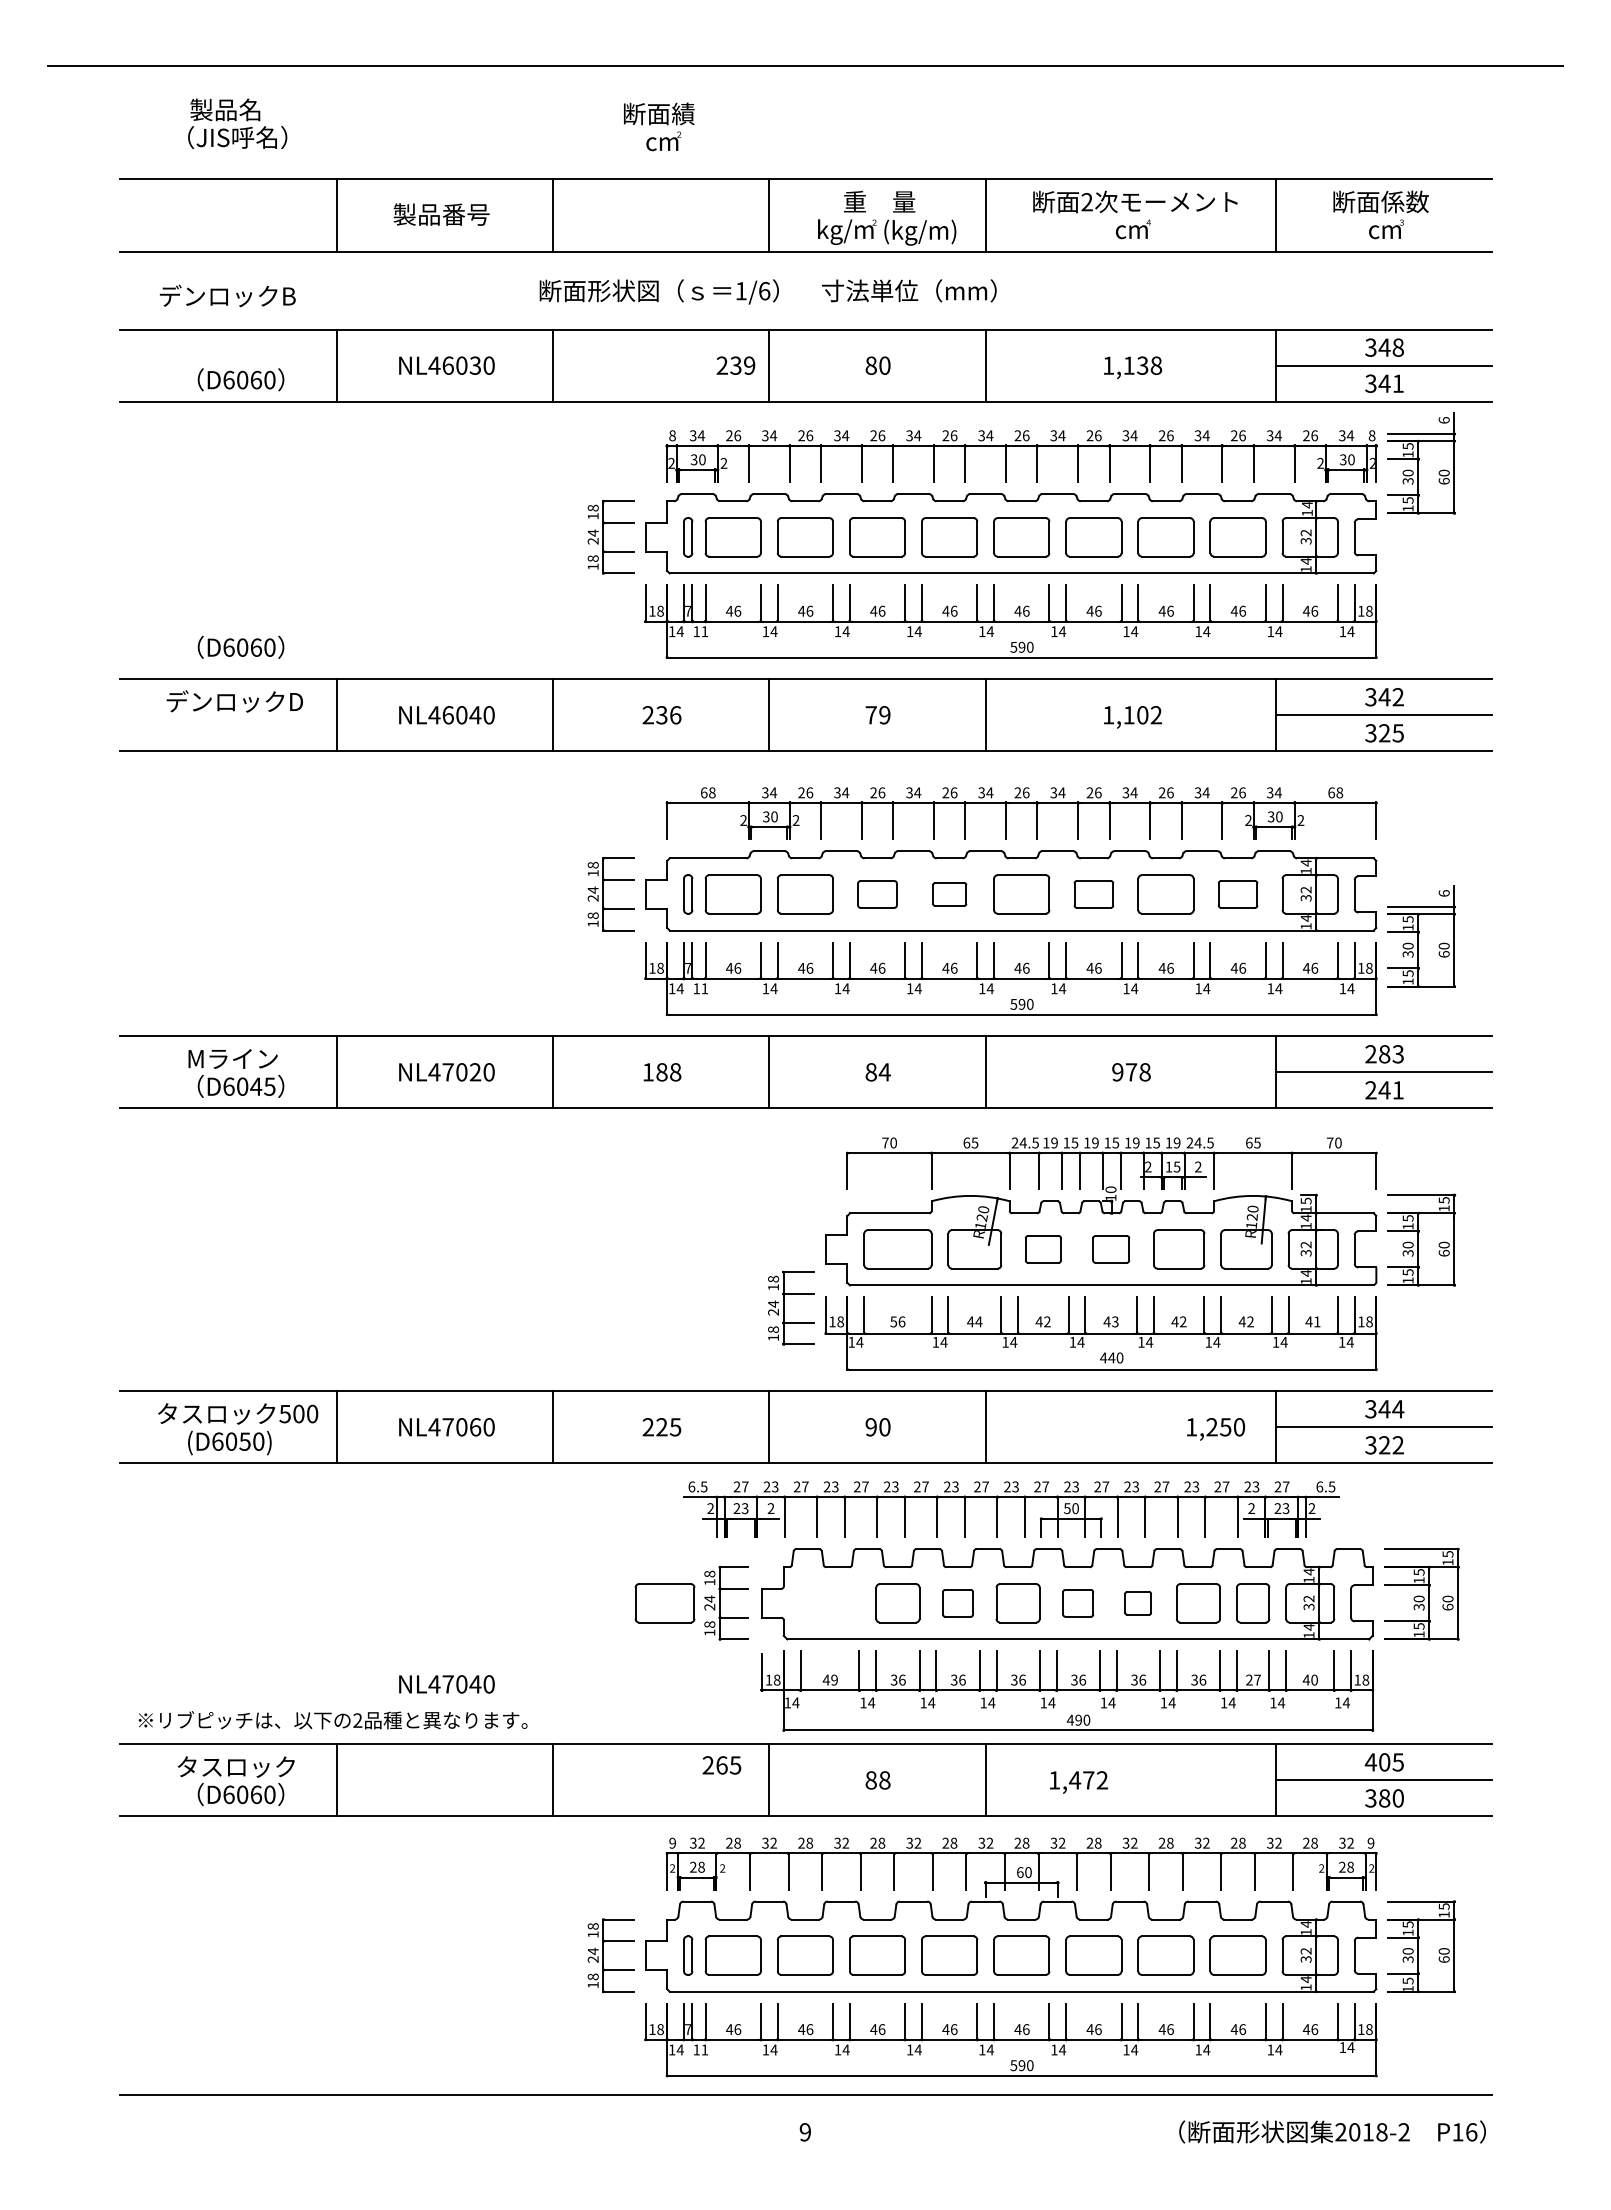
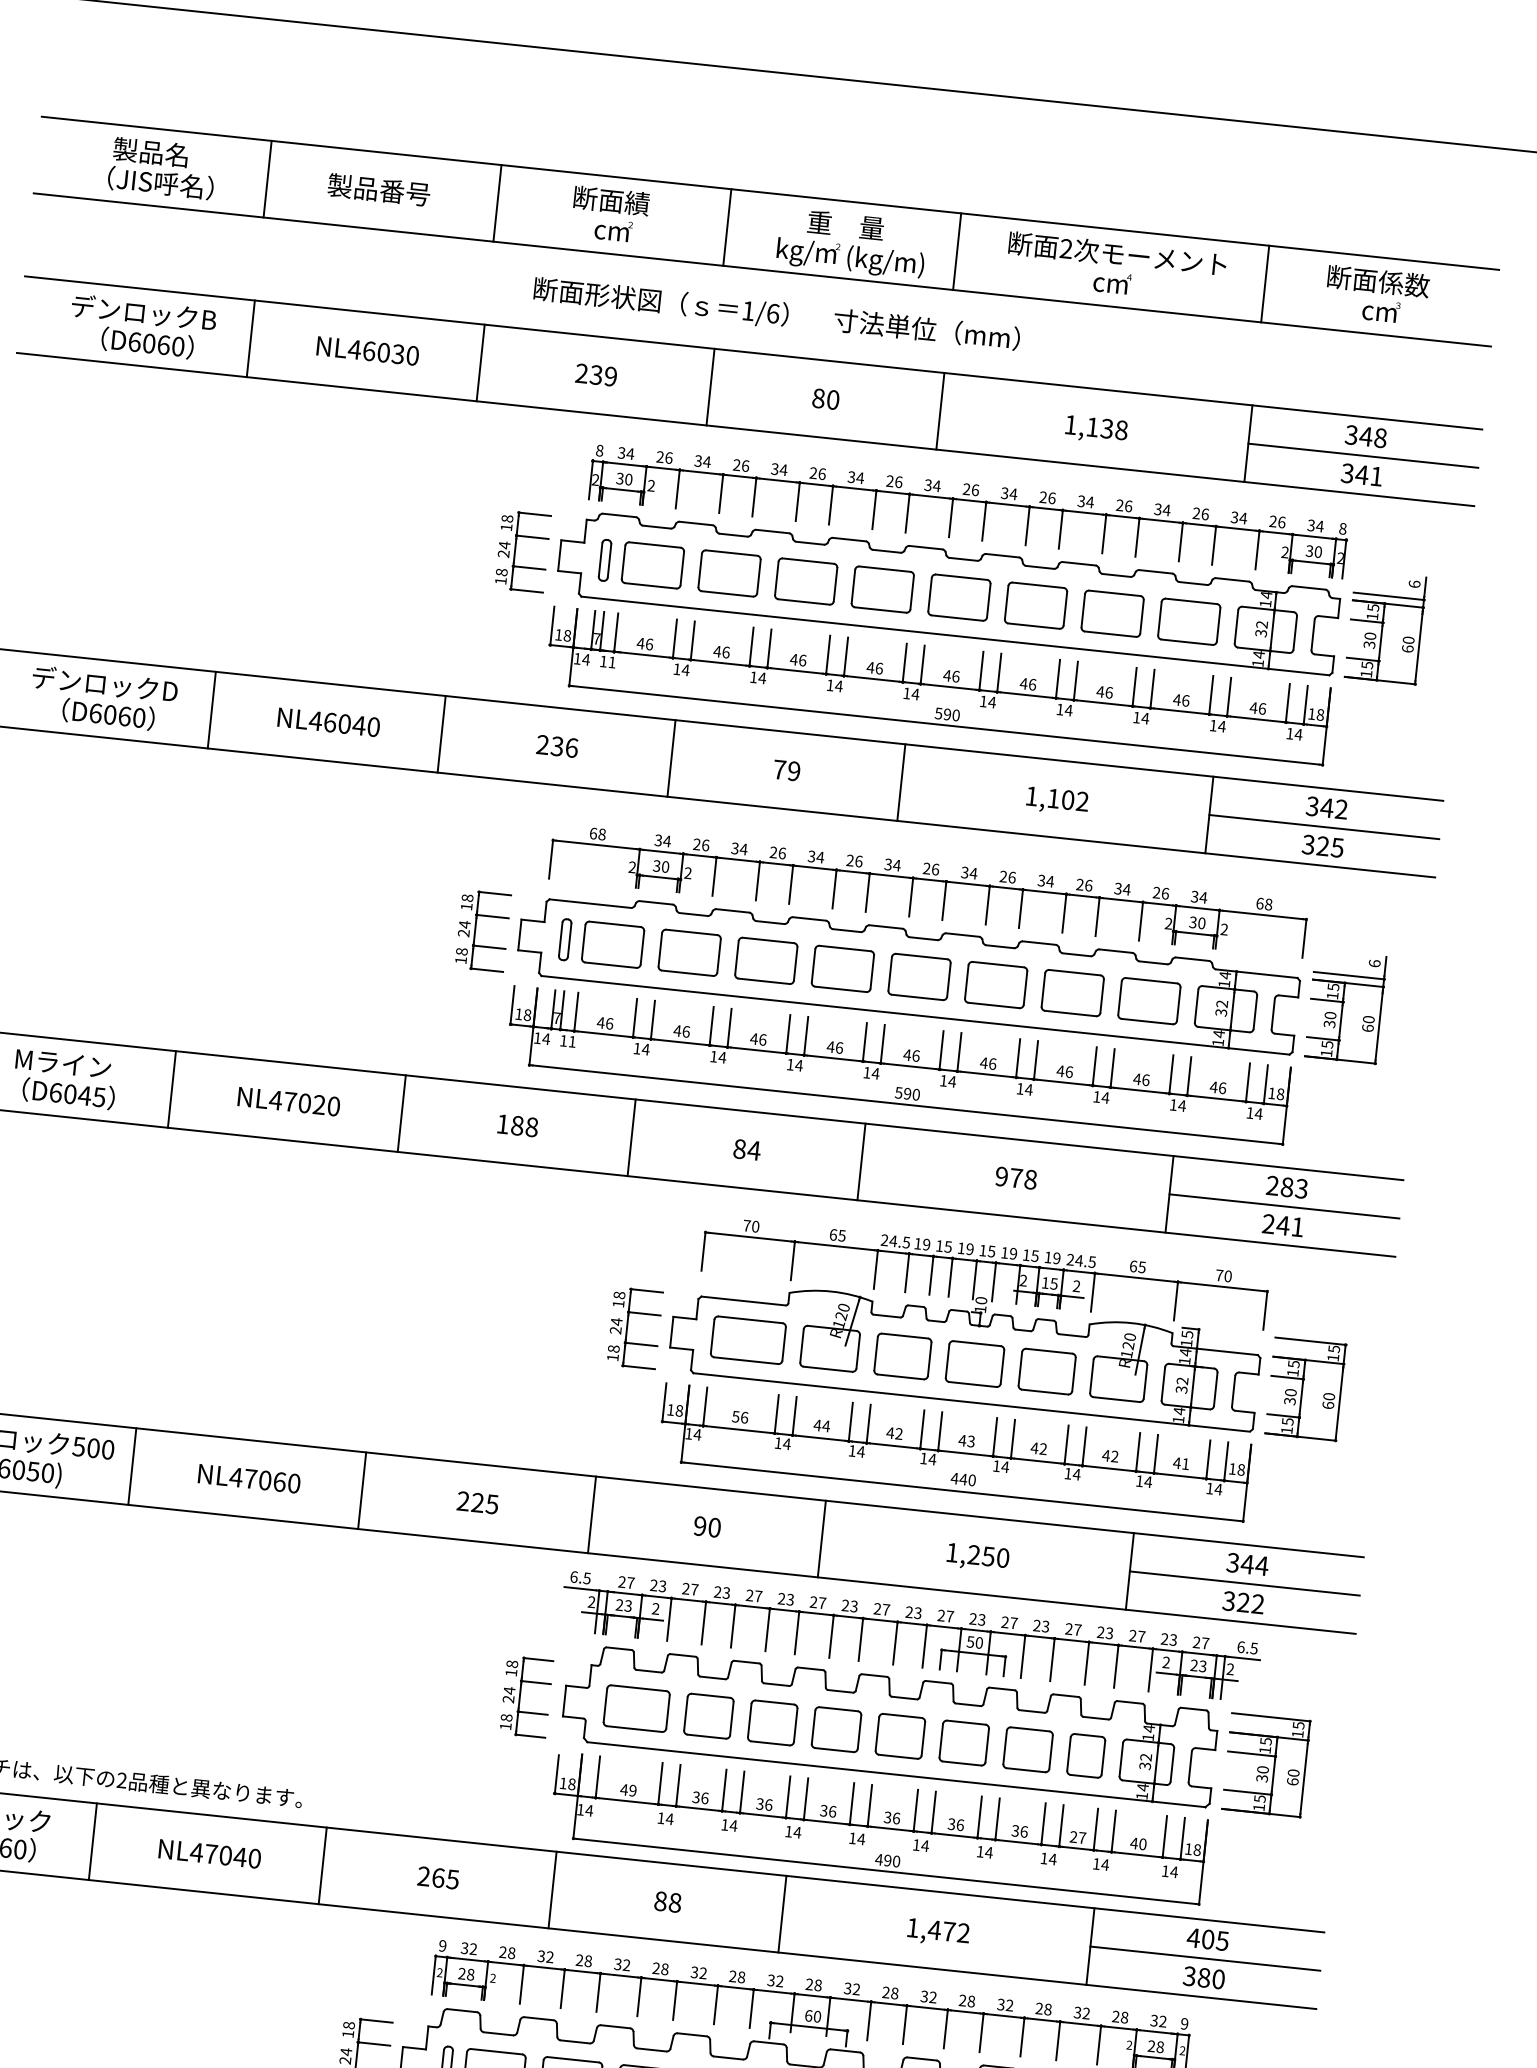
text: (237, 123) -> (162, 168), moved
text: (659, 126) -> (610, 214), moved
text: (767, 291) -> (776, 314), moved
text: (227, 295) -> (143, 312), moved
text: (735, 365) -> (595, 374), moved
part: (1421, 463) -> (1385, 627), moved
text: (240, 646) -> (108, 713), moved
part: (877, 894) -> (766, 960), size x1.43
part: (949, 894) -> (842, 968), size x1.67
part: (1093, 894) -> (995, 985), size x1.43
part: (1237, 894) -> (1148, 1001), size x1.43
part: (1421, 936) -> (1345, 1006), moved
part: (1043, 1249) -> (903, 1356), size x1.43
part: (1110, 1249) -> (974, 1364), size x1.43
part: (784, 1308) -> (627, 1327), moved
text: (1215, 1429) -> (977, 1557), moved
part: (1011, 1497) -> (912, 1623), moved
part: (664, 1603) -> (636, 1708), moved
part: (957, 1603) -> (772, 1723), size x1.43
part: (1077, 1603) -> (899, 1736), size x1.43
part: (1137, 1603) -> (963, 1743), size x1.67
text: (446, 1684) -> (209, 1854), moved
text: (721, 1765) -> (437, 1878), moved
text: (1078, 1782) -> (938, 1932), moved

